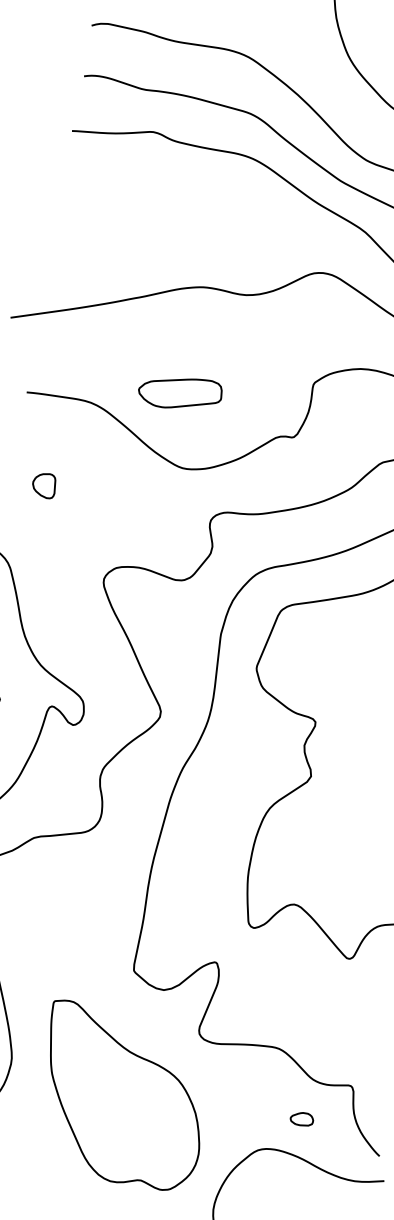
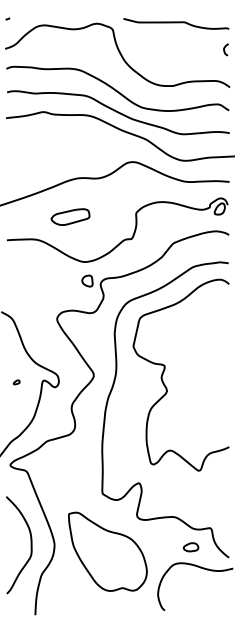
part: (180, 391) -> (70, 216), moved
part: (44, 484) -> (87, 280), moved
part: (301, 1117) -> (190, 546), size x1.4

